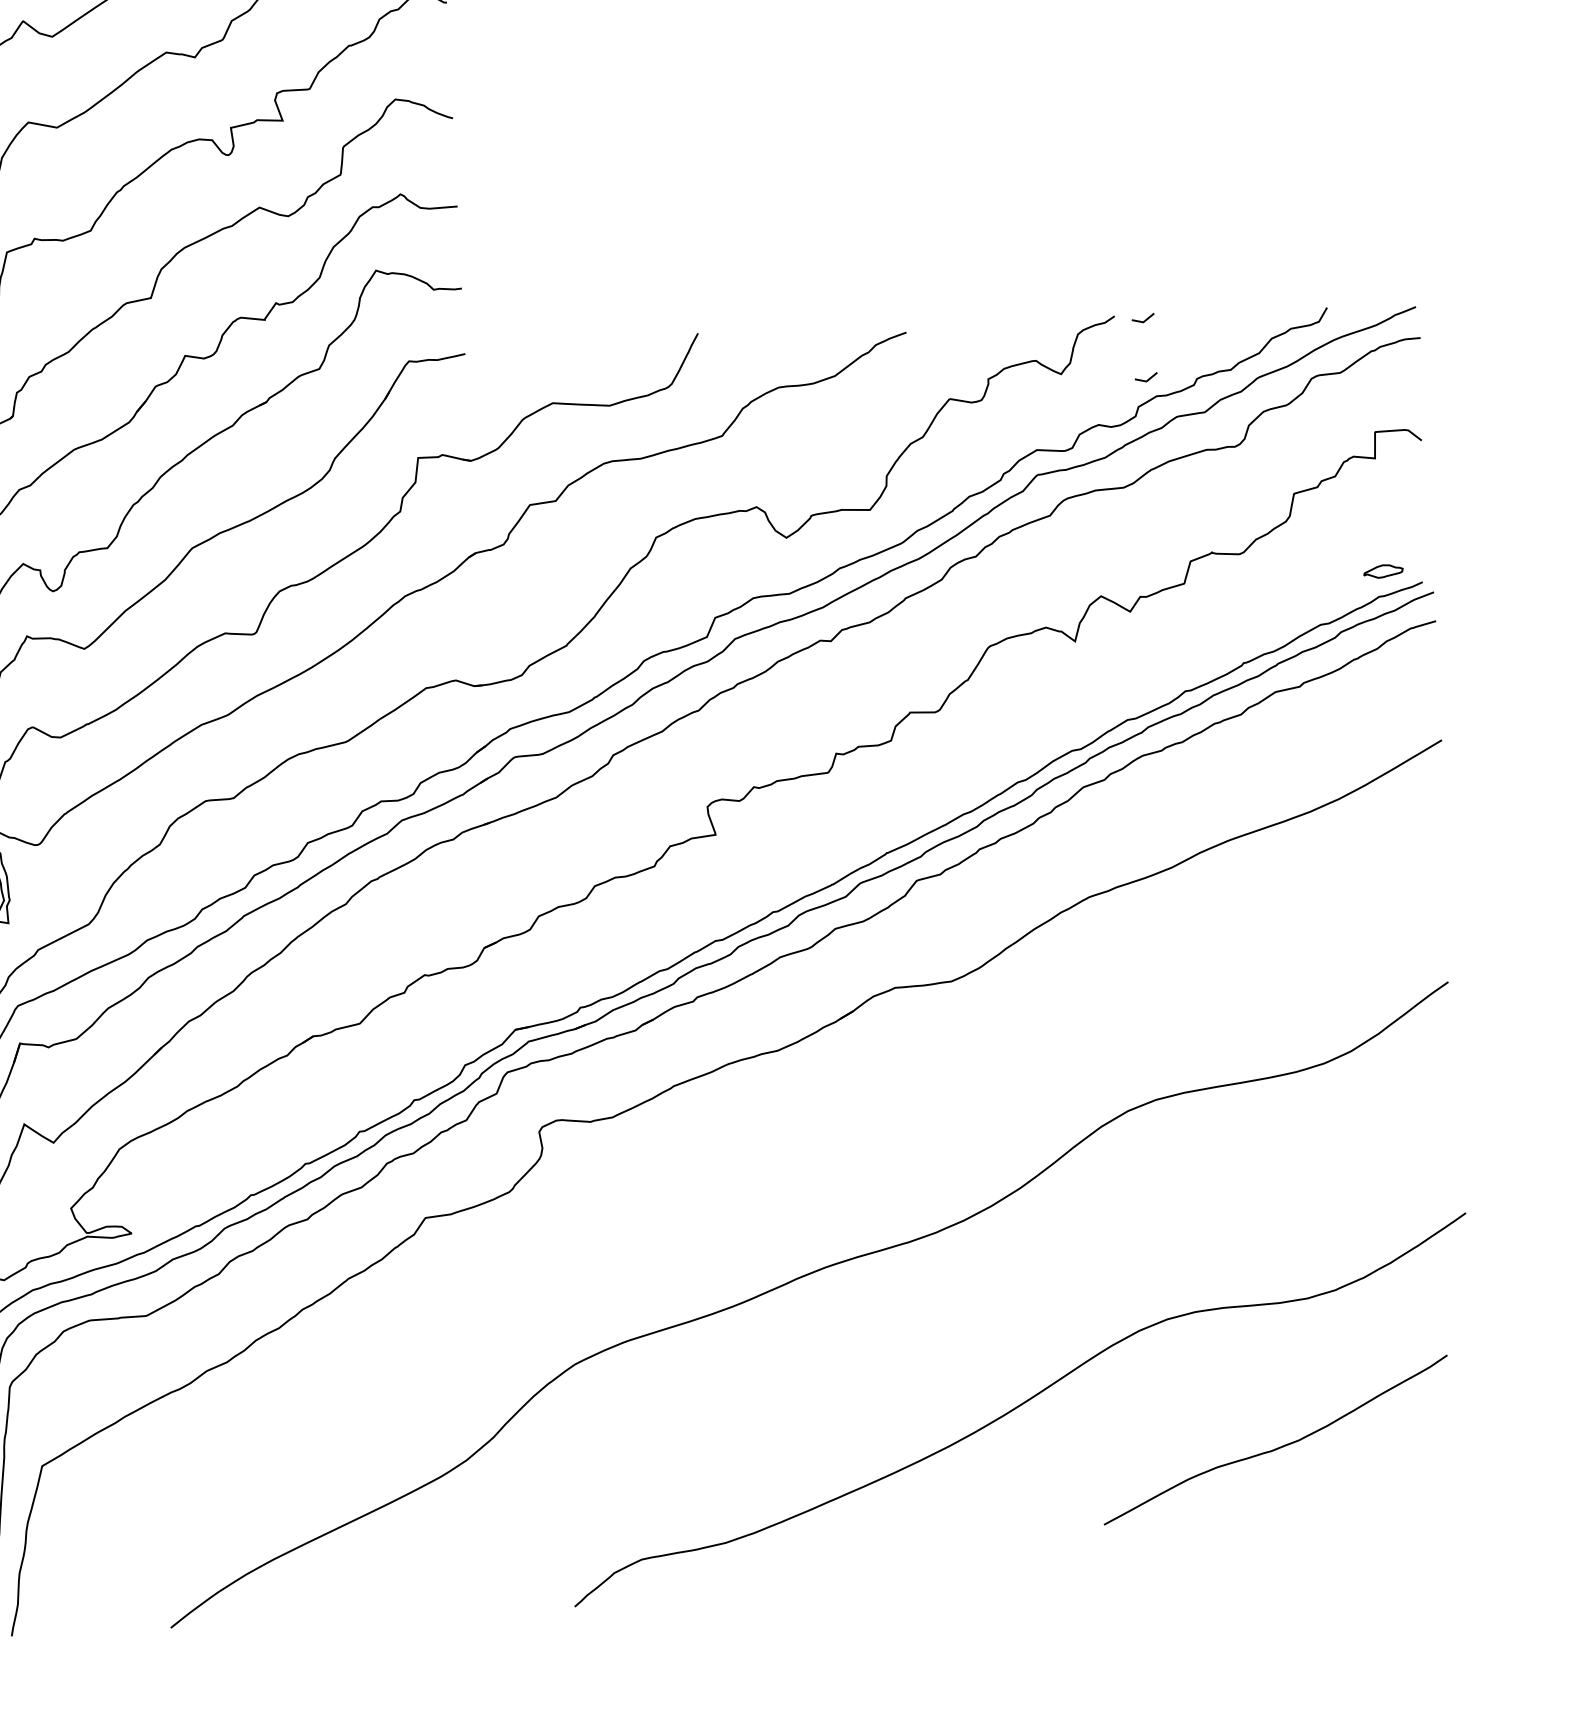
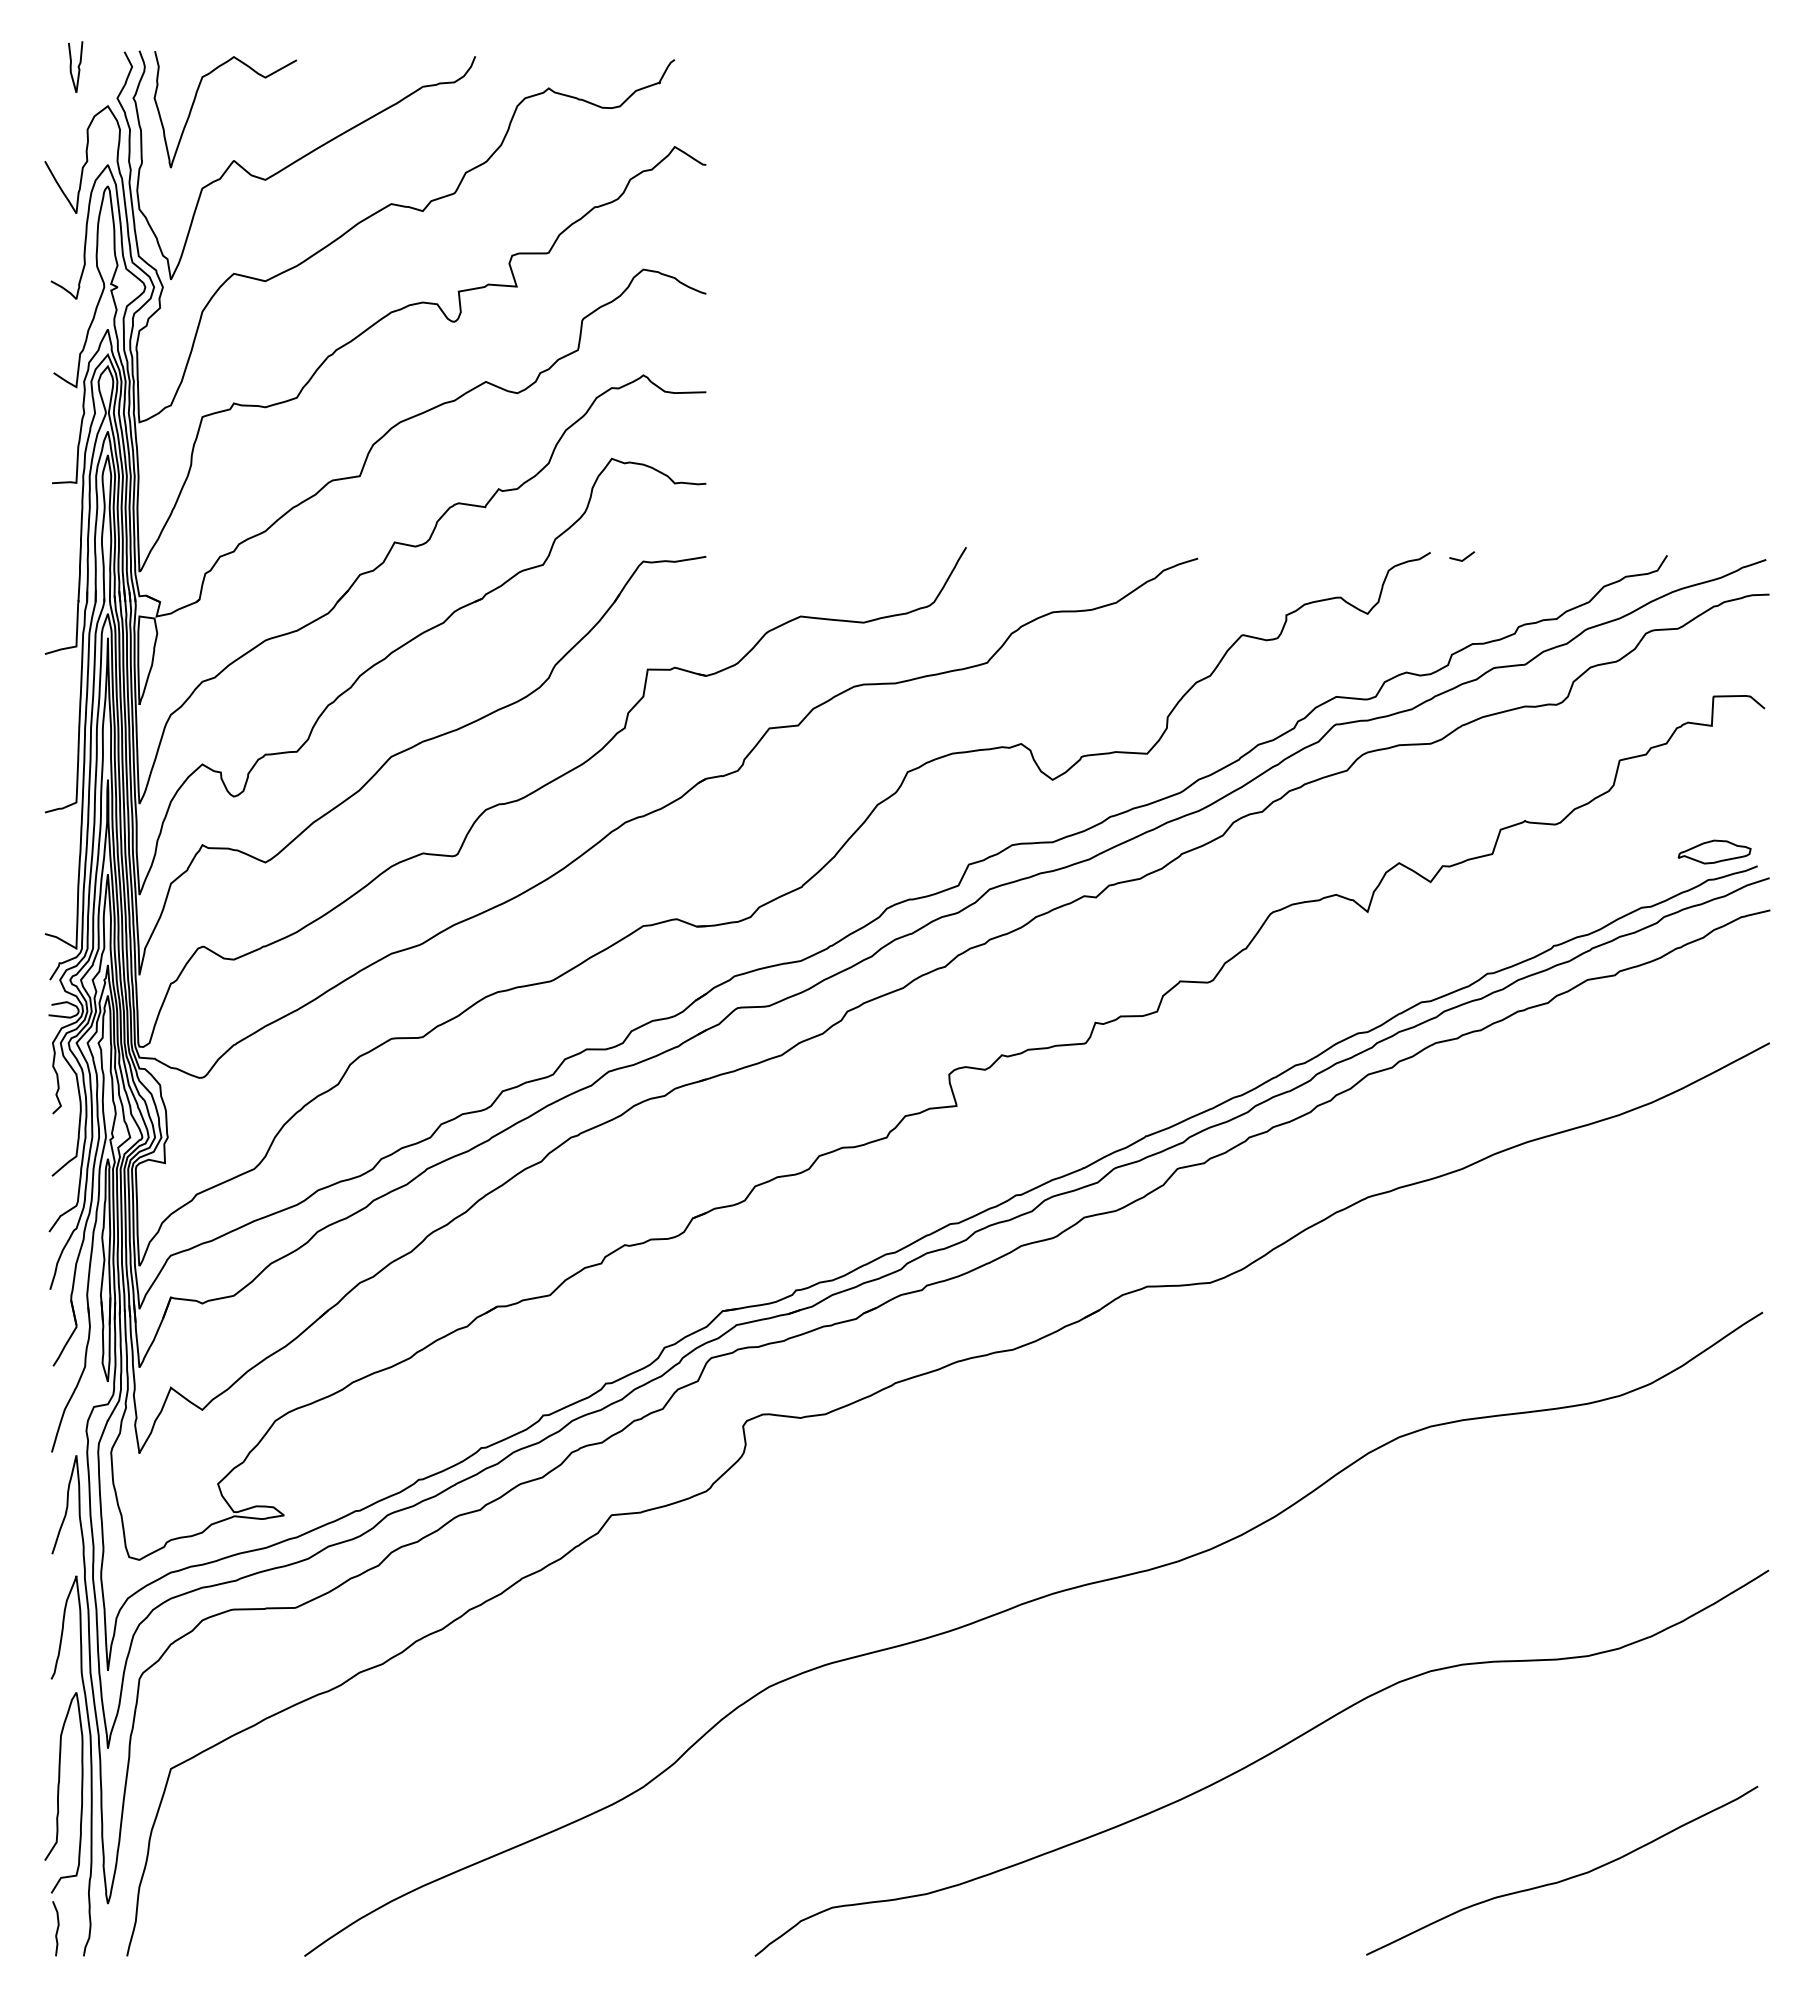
line: (1147, 379) -> (1463, 624), removed
part: (1383, 570) -> (1714, 851), size x1.67
curve: (1279, 1446) -> (1565, 1878), moved

